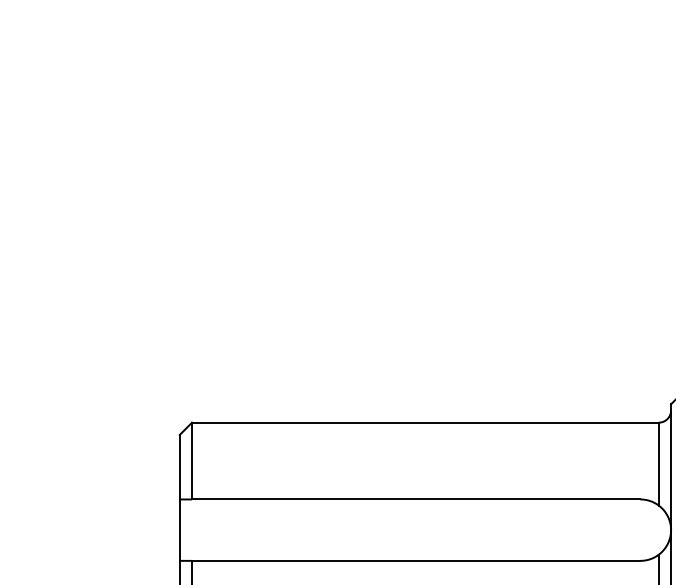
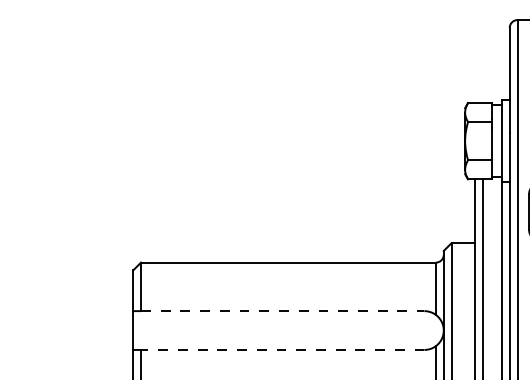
line: (415, 500) -> (282, 311), solid -> dashed
line: (415, 560) -> (282, 349), solid -> dashed

